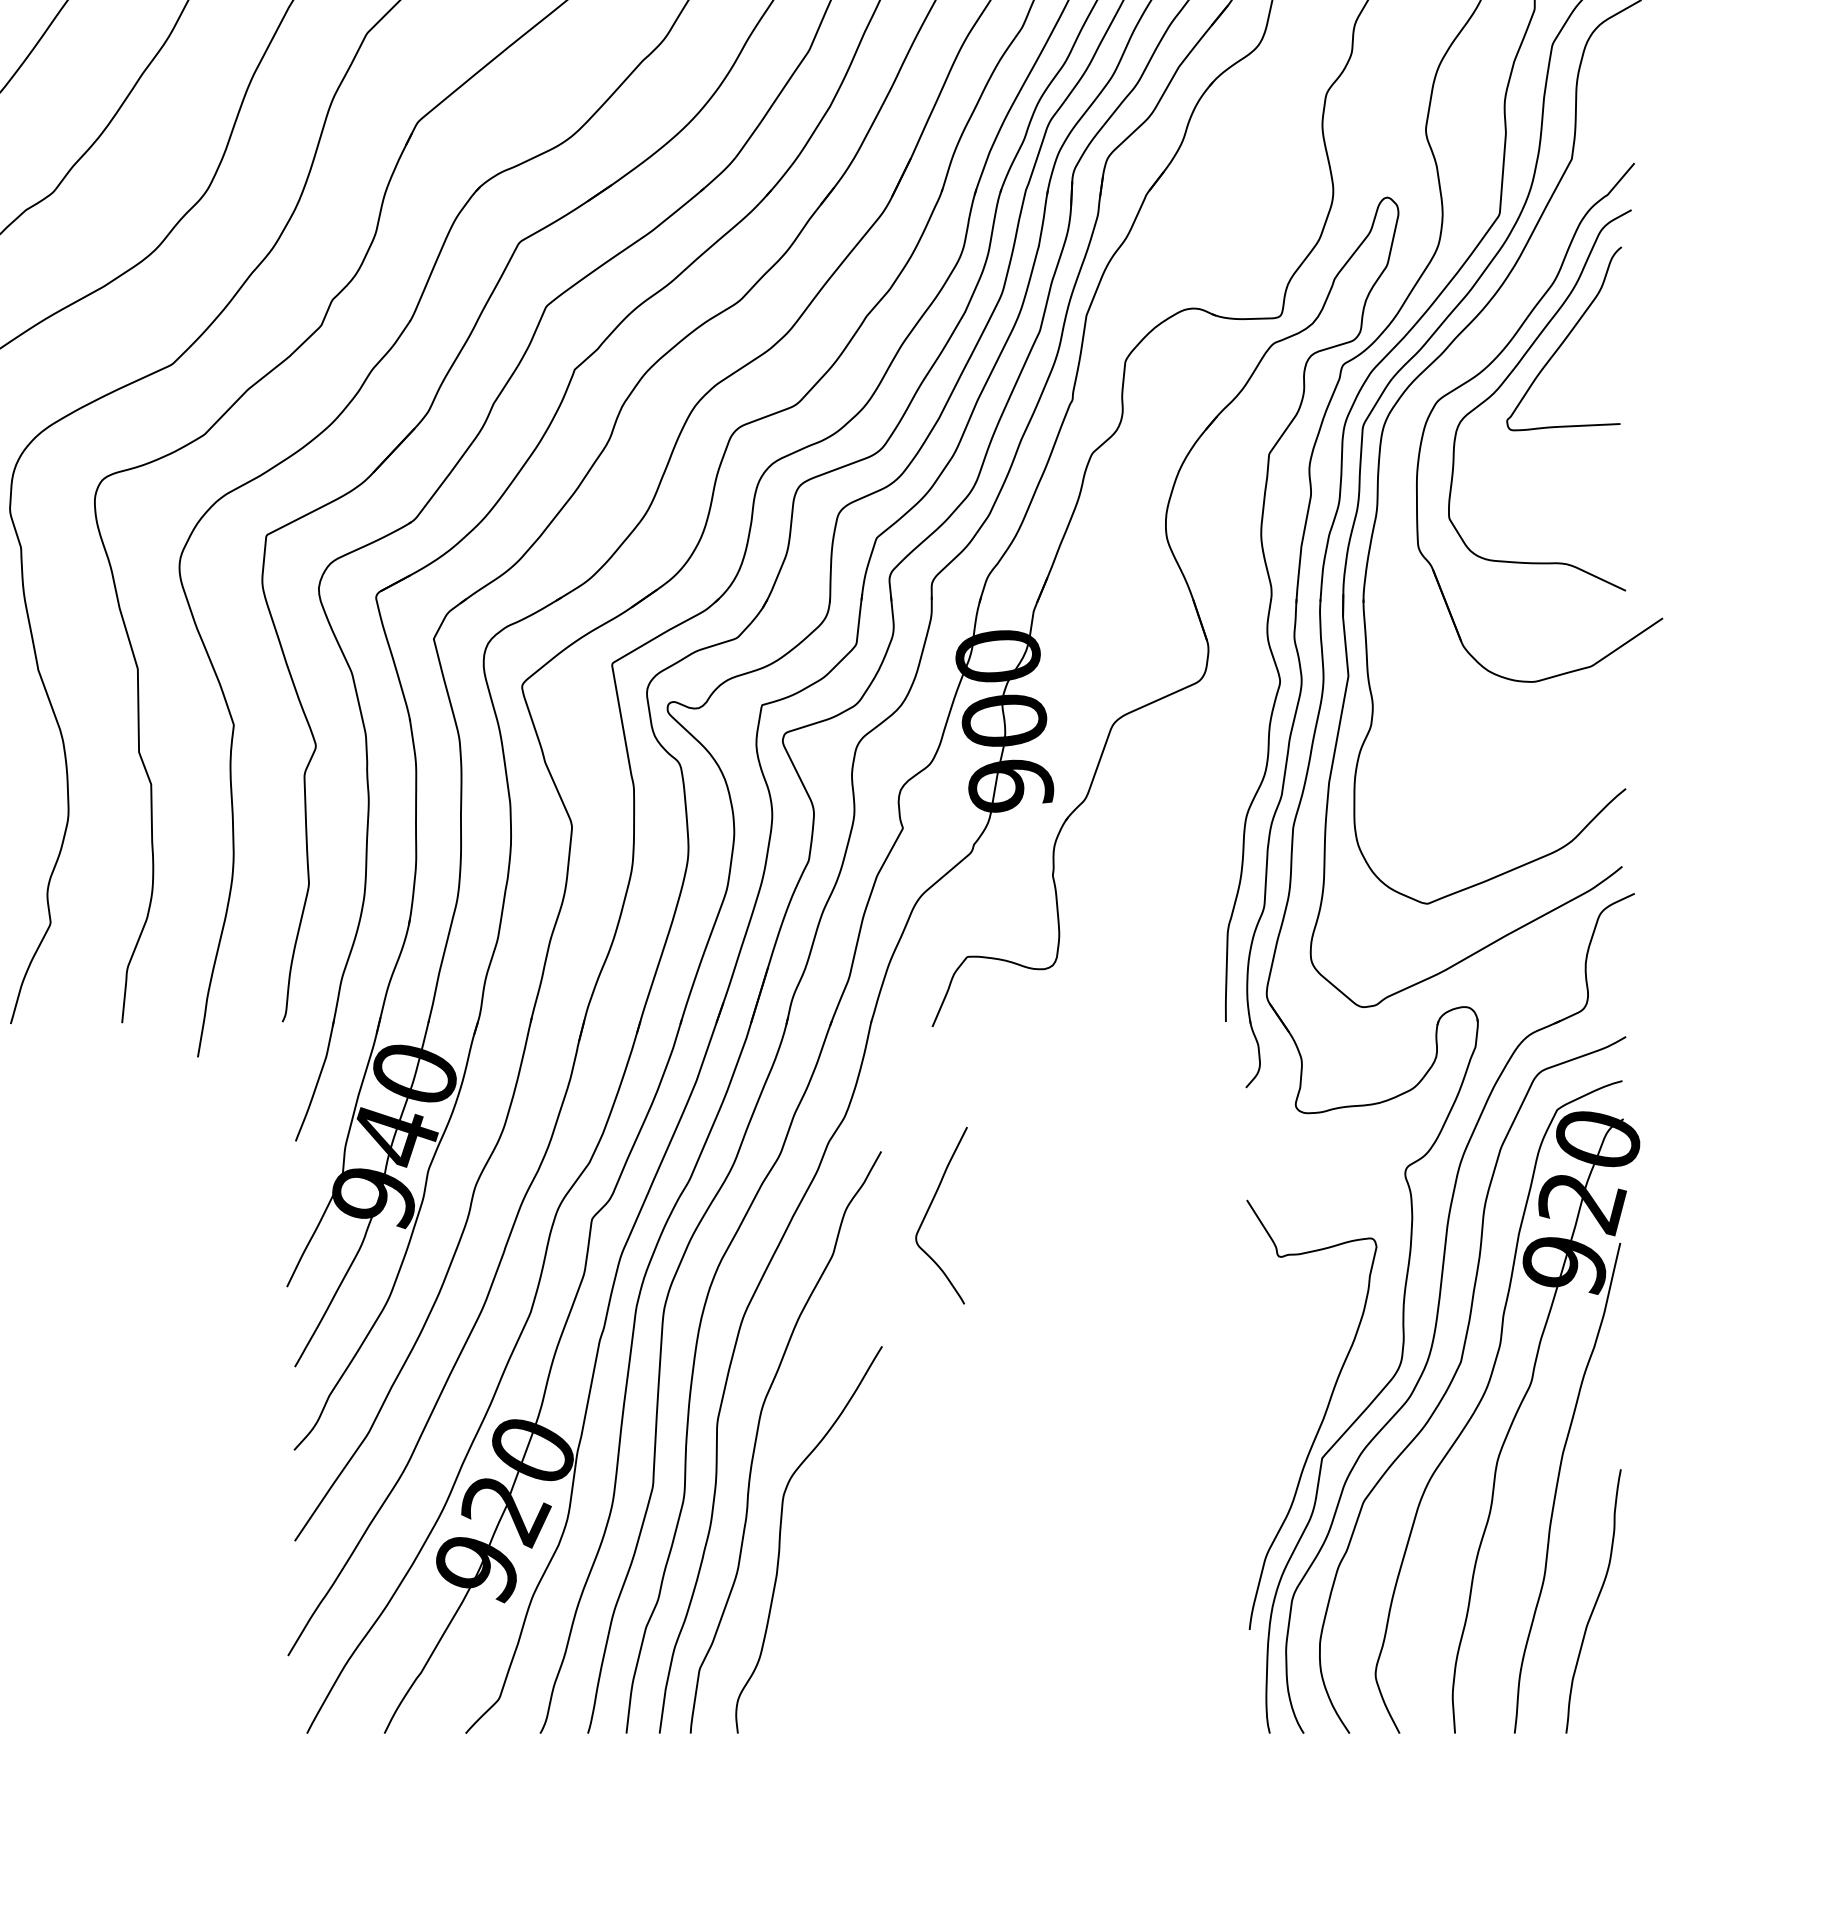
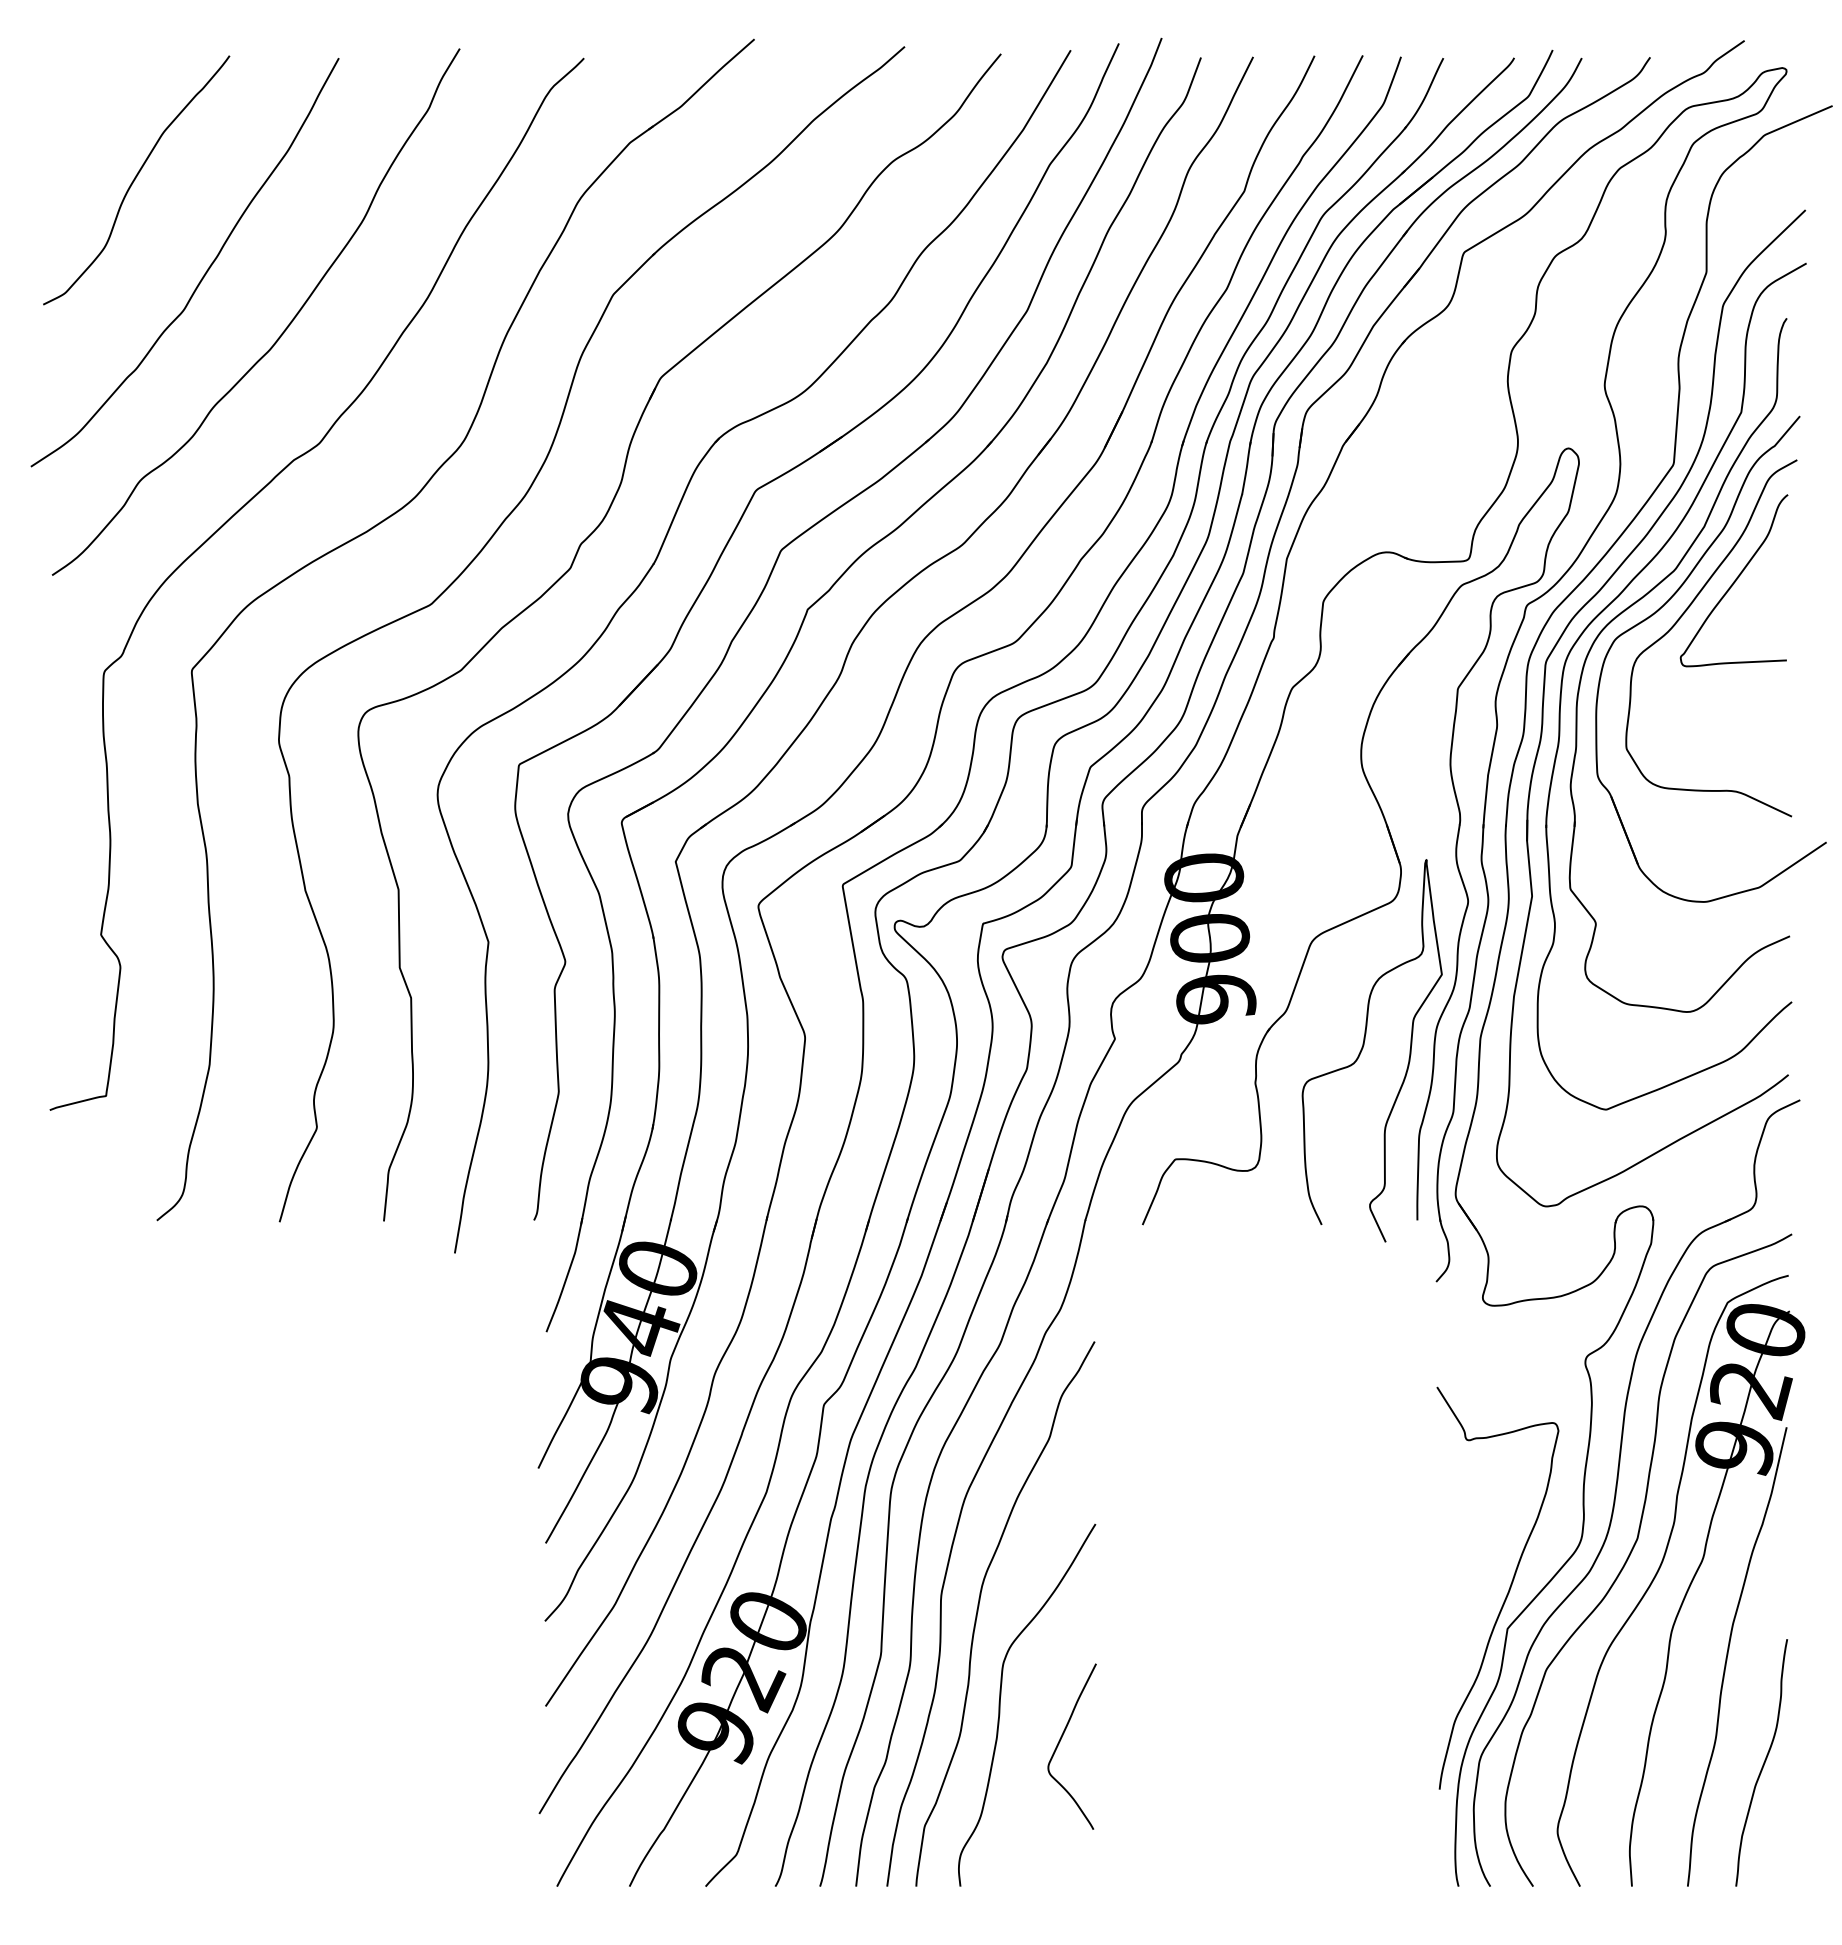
part: (1456, 365) -> (1633, 605), added
curve: (1168, 838) -> (1363, 1048), added
curve: (929, 1210) -> (1060, 1741), moved

